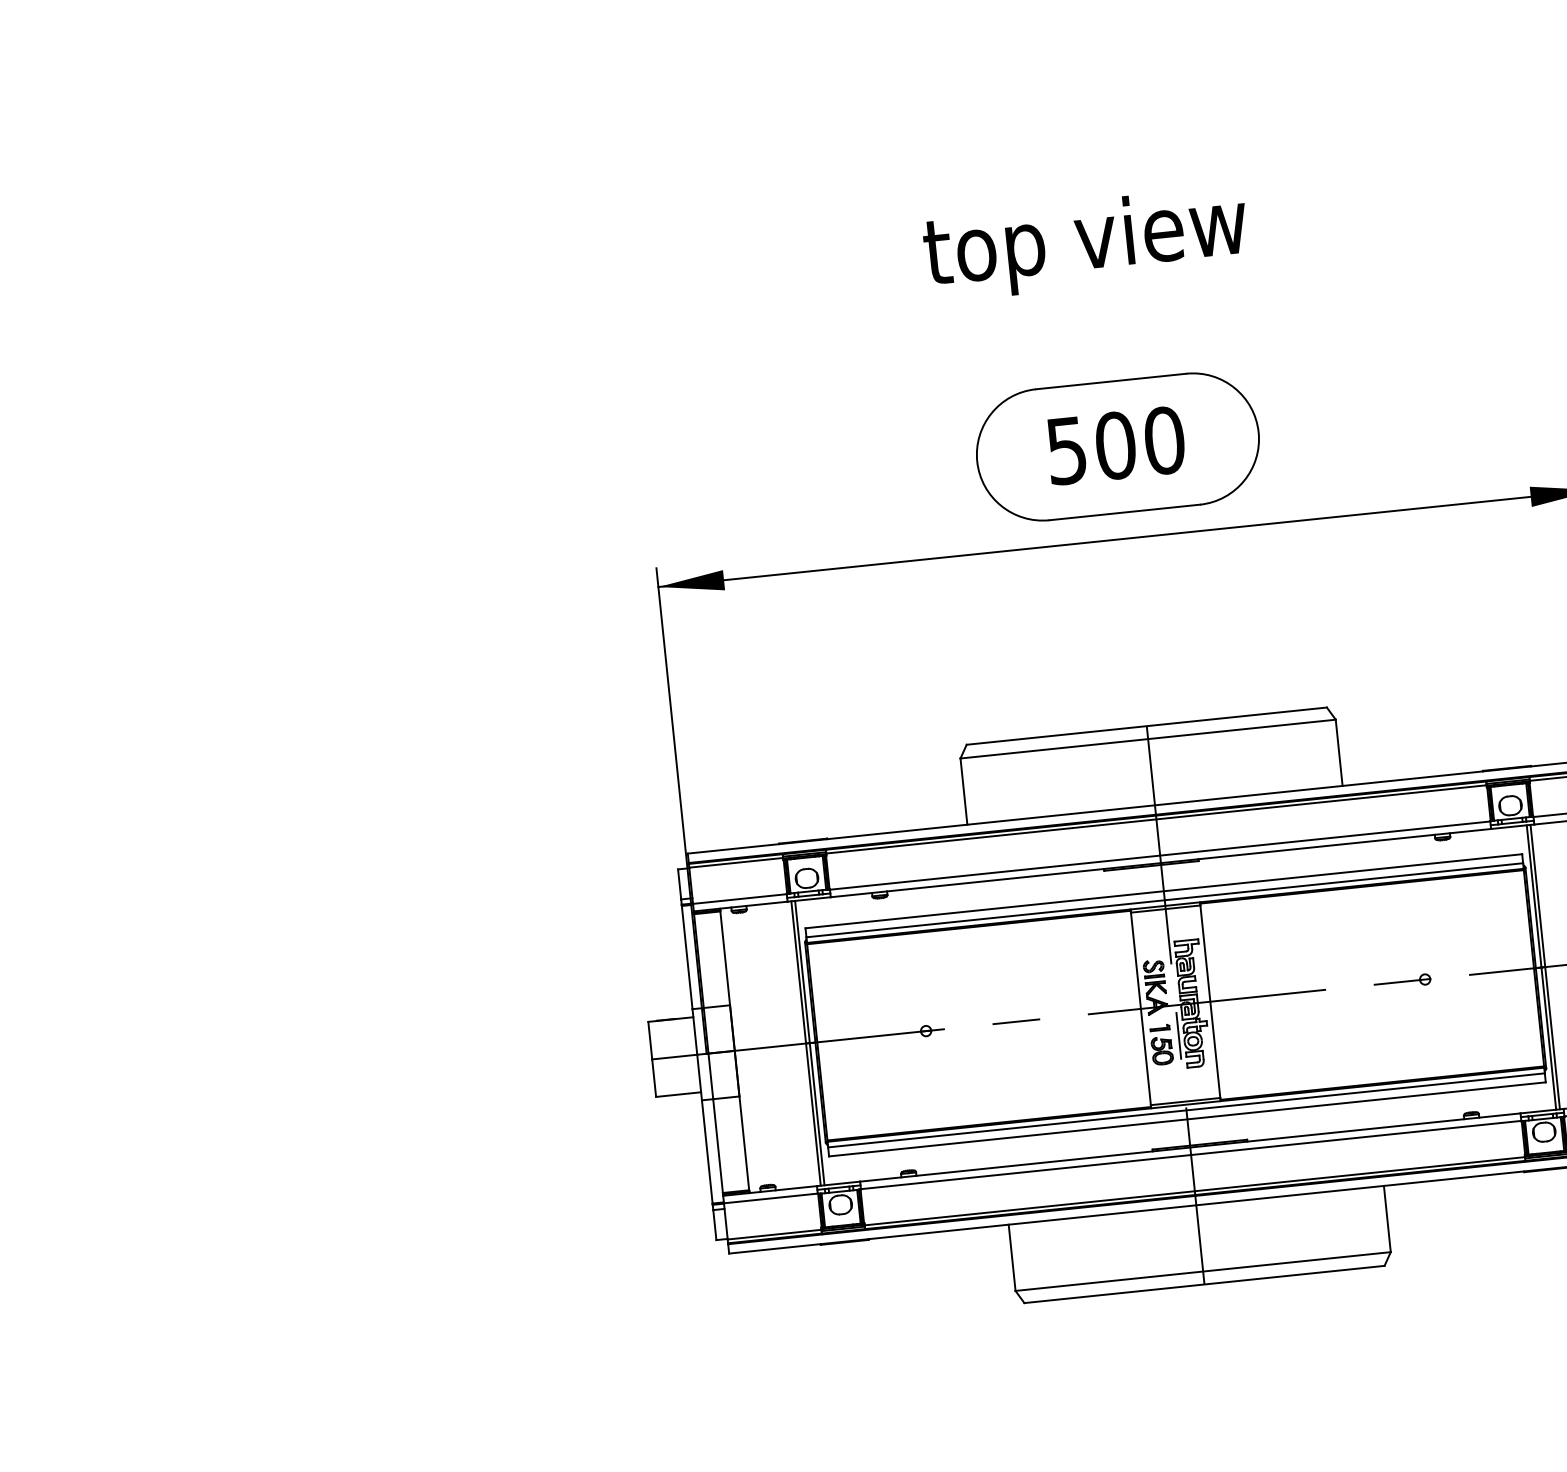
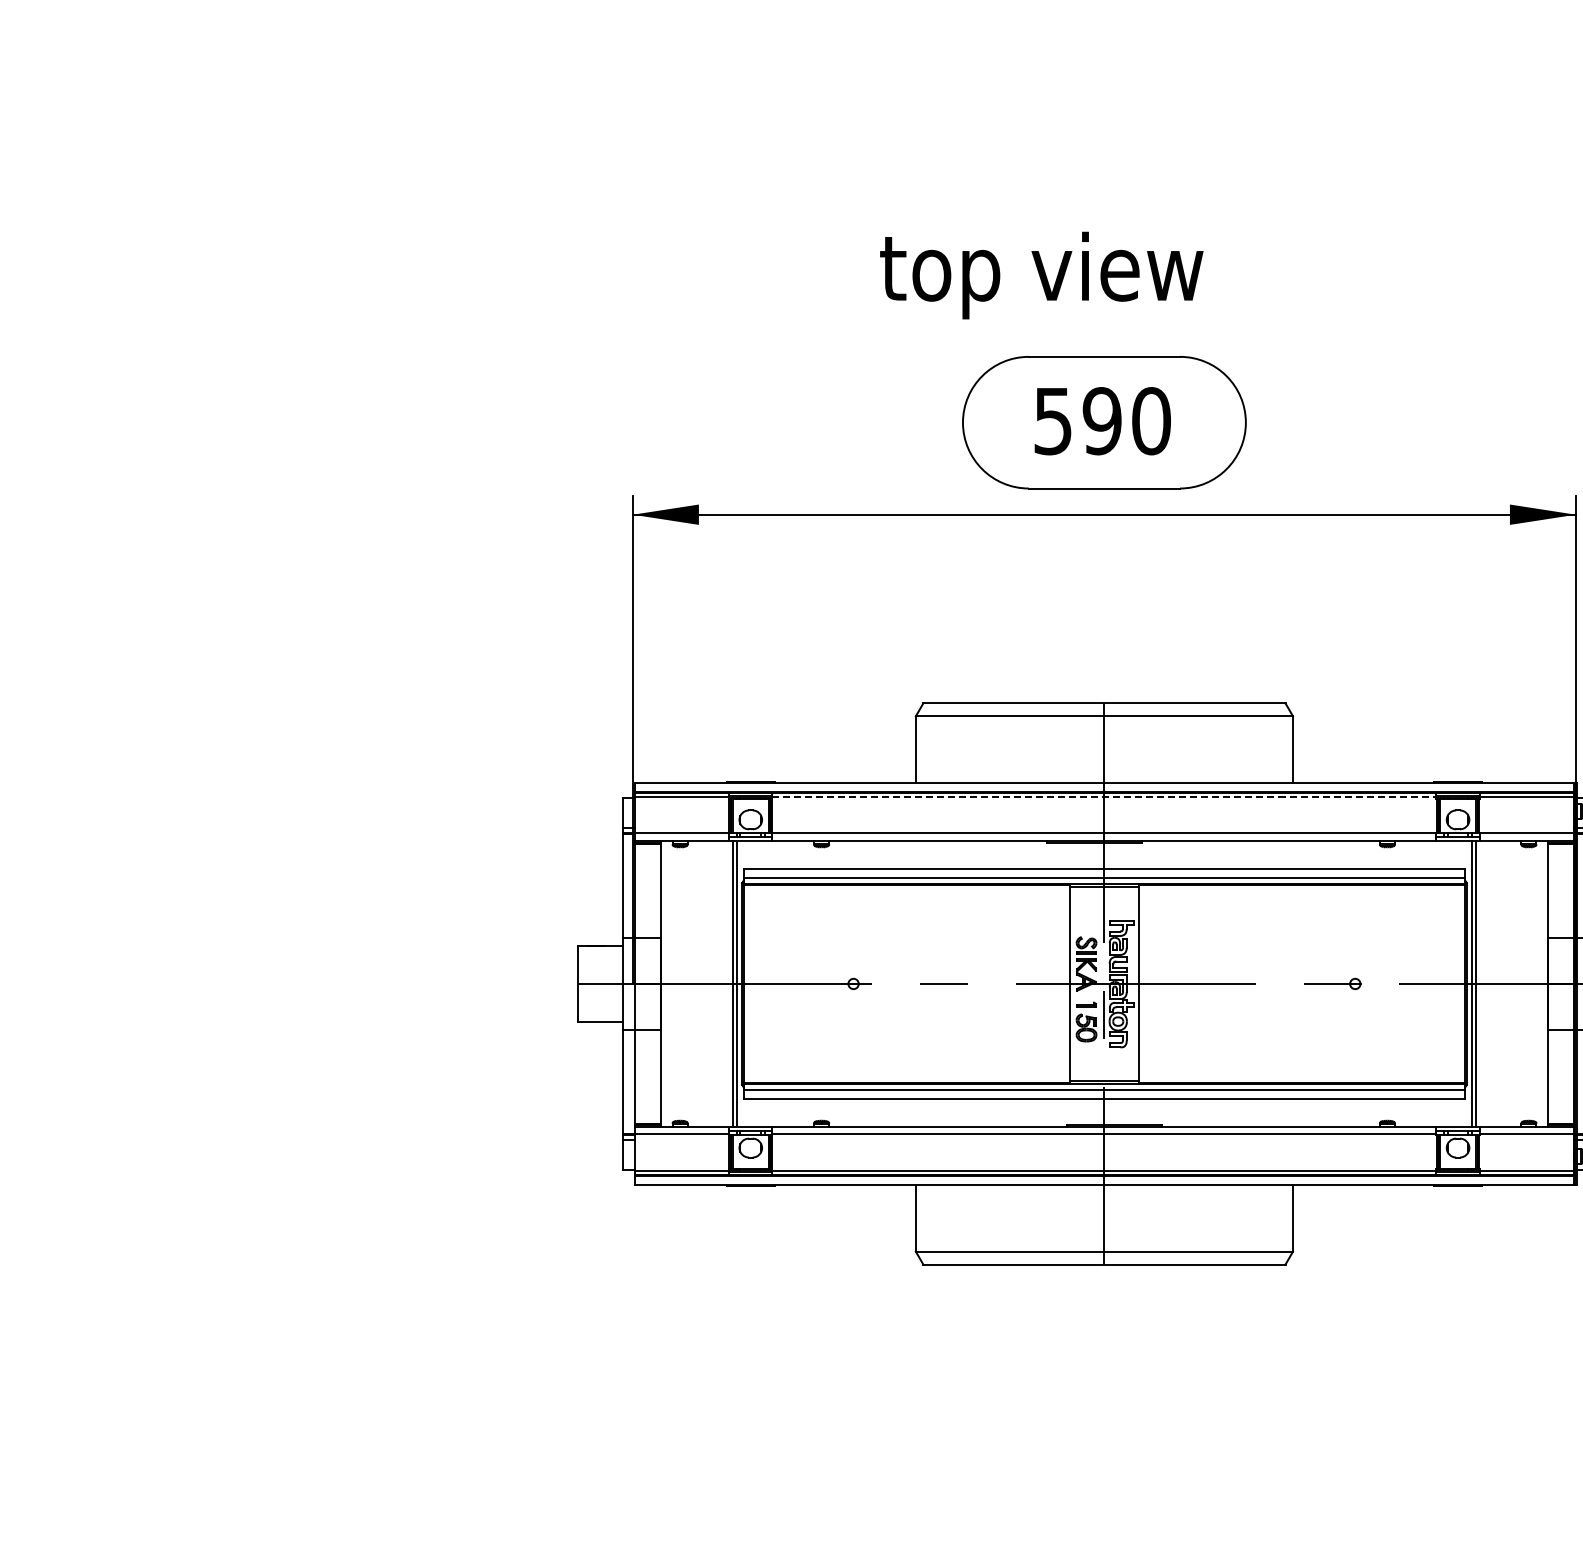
text: (1085, 244) -> (1041, 275), moved
text: (1114, 446) -> (1101, 421), 500 -> 590
line: (1156, 819) -> (1104, 797), solid -> dashed

